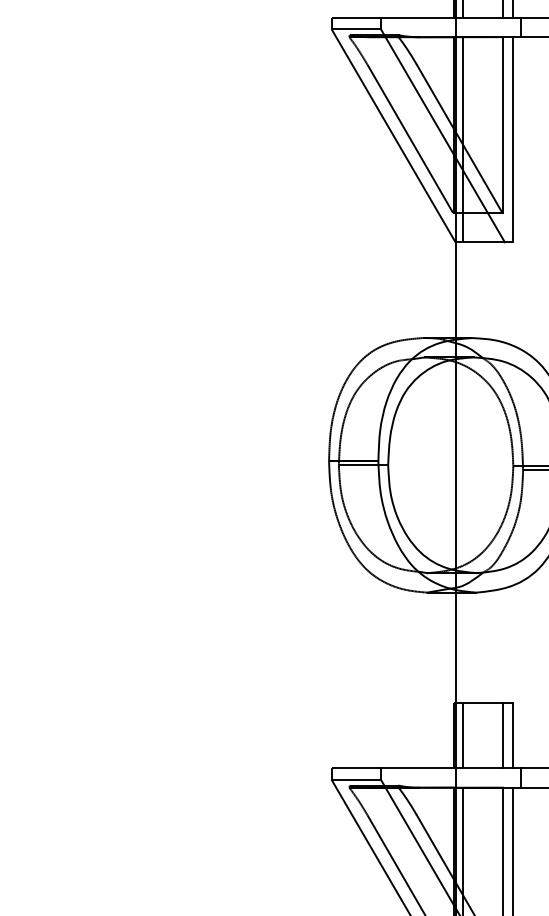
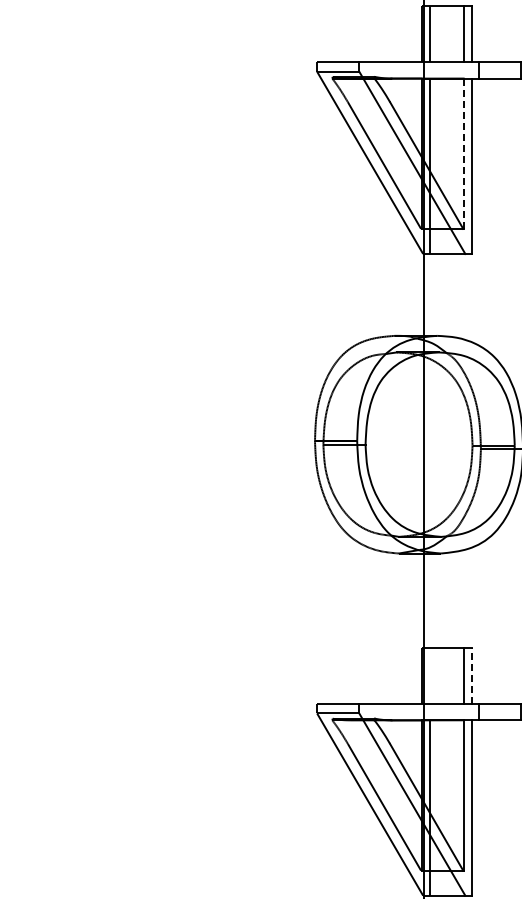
line: (502, 125) -> (463, 154), solid -> dashed
line: (462, 735) -> (429, 675), removed
line: (513, 735) -> (472, 675), solid -> dashed

